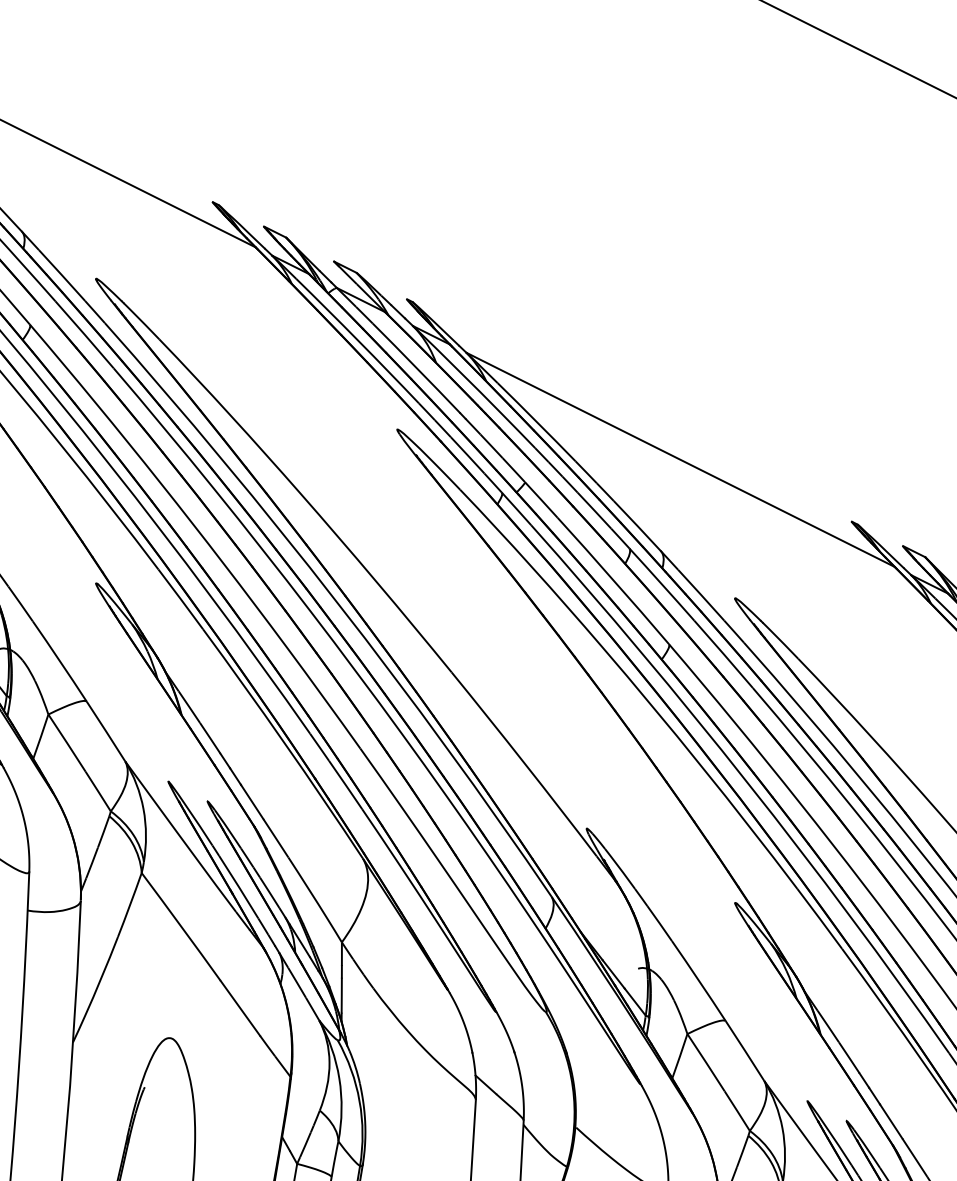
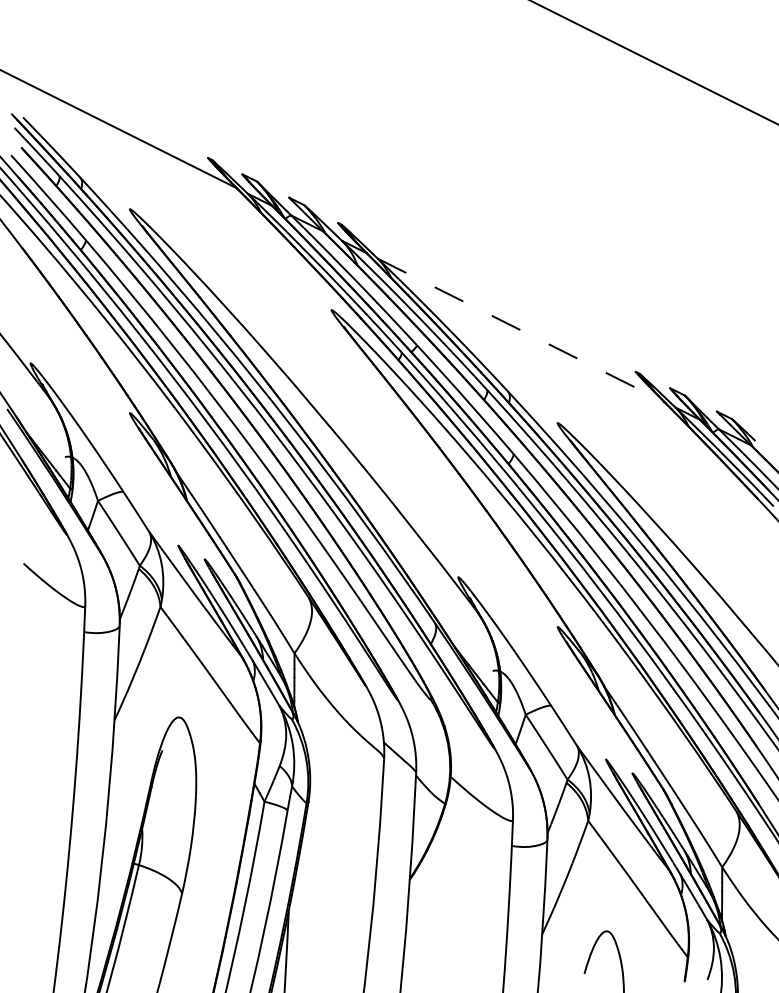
line: (681, 459) -> (521, 330), solid -> dashed

